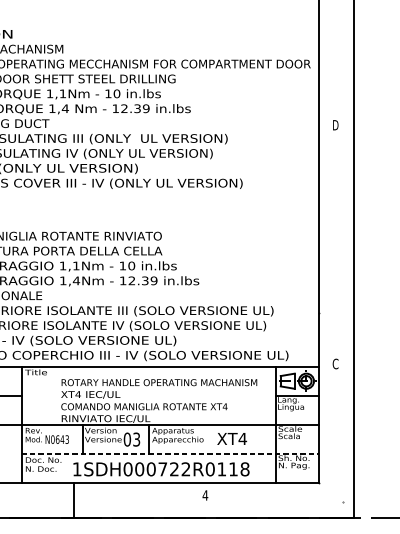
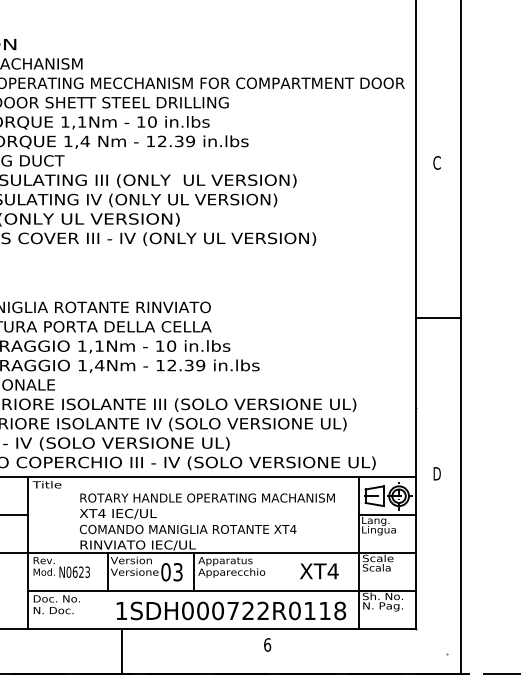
text: (335, 124) -> (436, 162), D -> C
line: (335, 244) -> (437, 318), added
text: (335, 363) -> (436, 473), C -> D
text: (61, 439) -> (80, 571), N0643 -> N0623
text: (232, 439) -> (319, 571), moved
line: (170, 454) -> (222, 591), dashed -> solid
text: (161, 469) -> (231, 610), moved
text: (205, 495) -> (267, 644), 4 -> 6
line: (73, 500) -> (121, 651), moved

